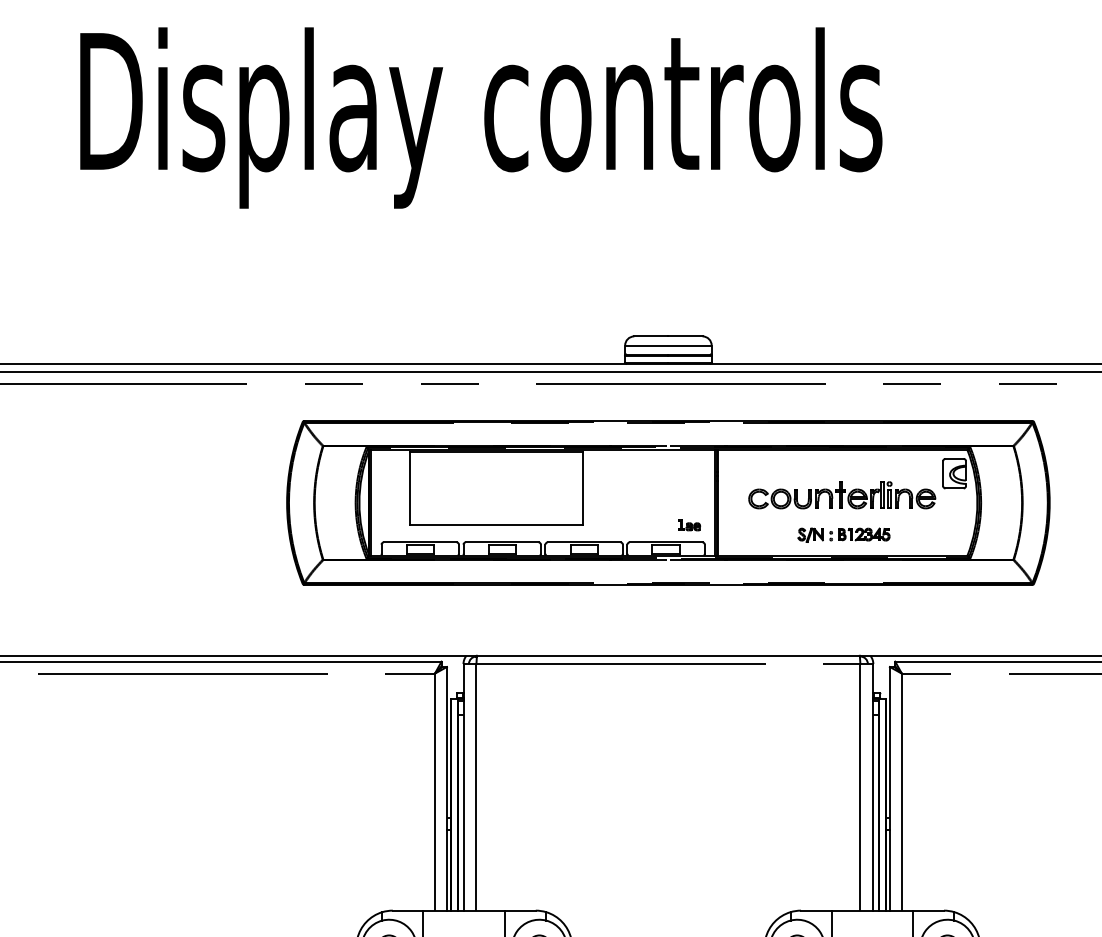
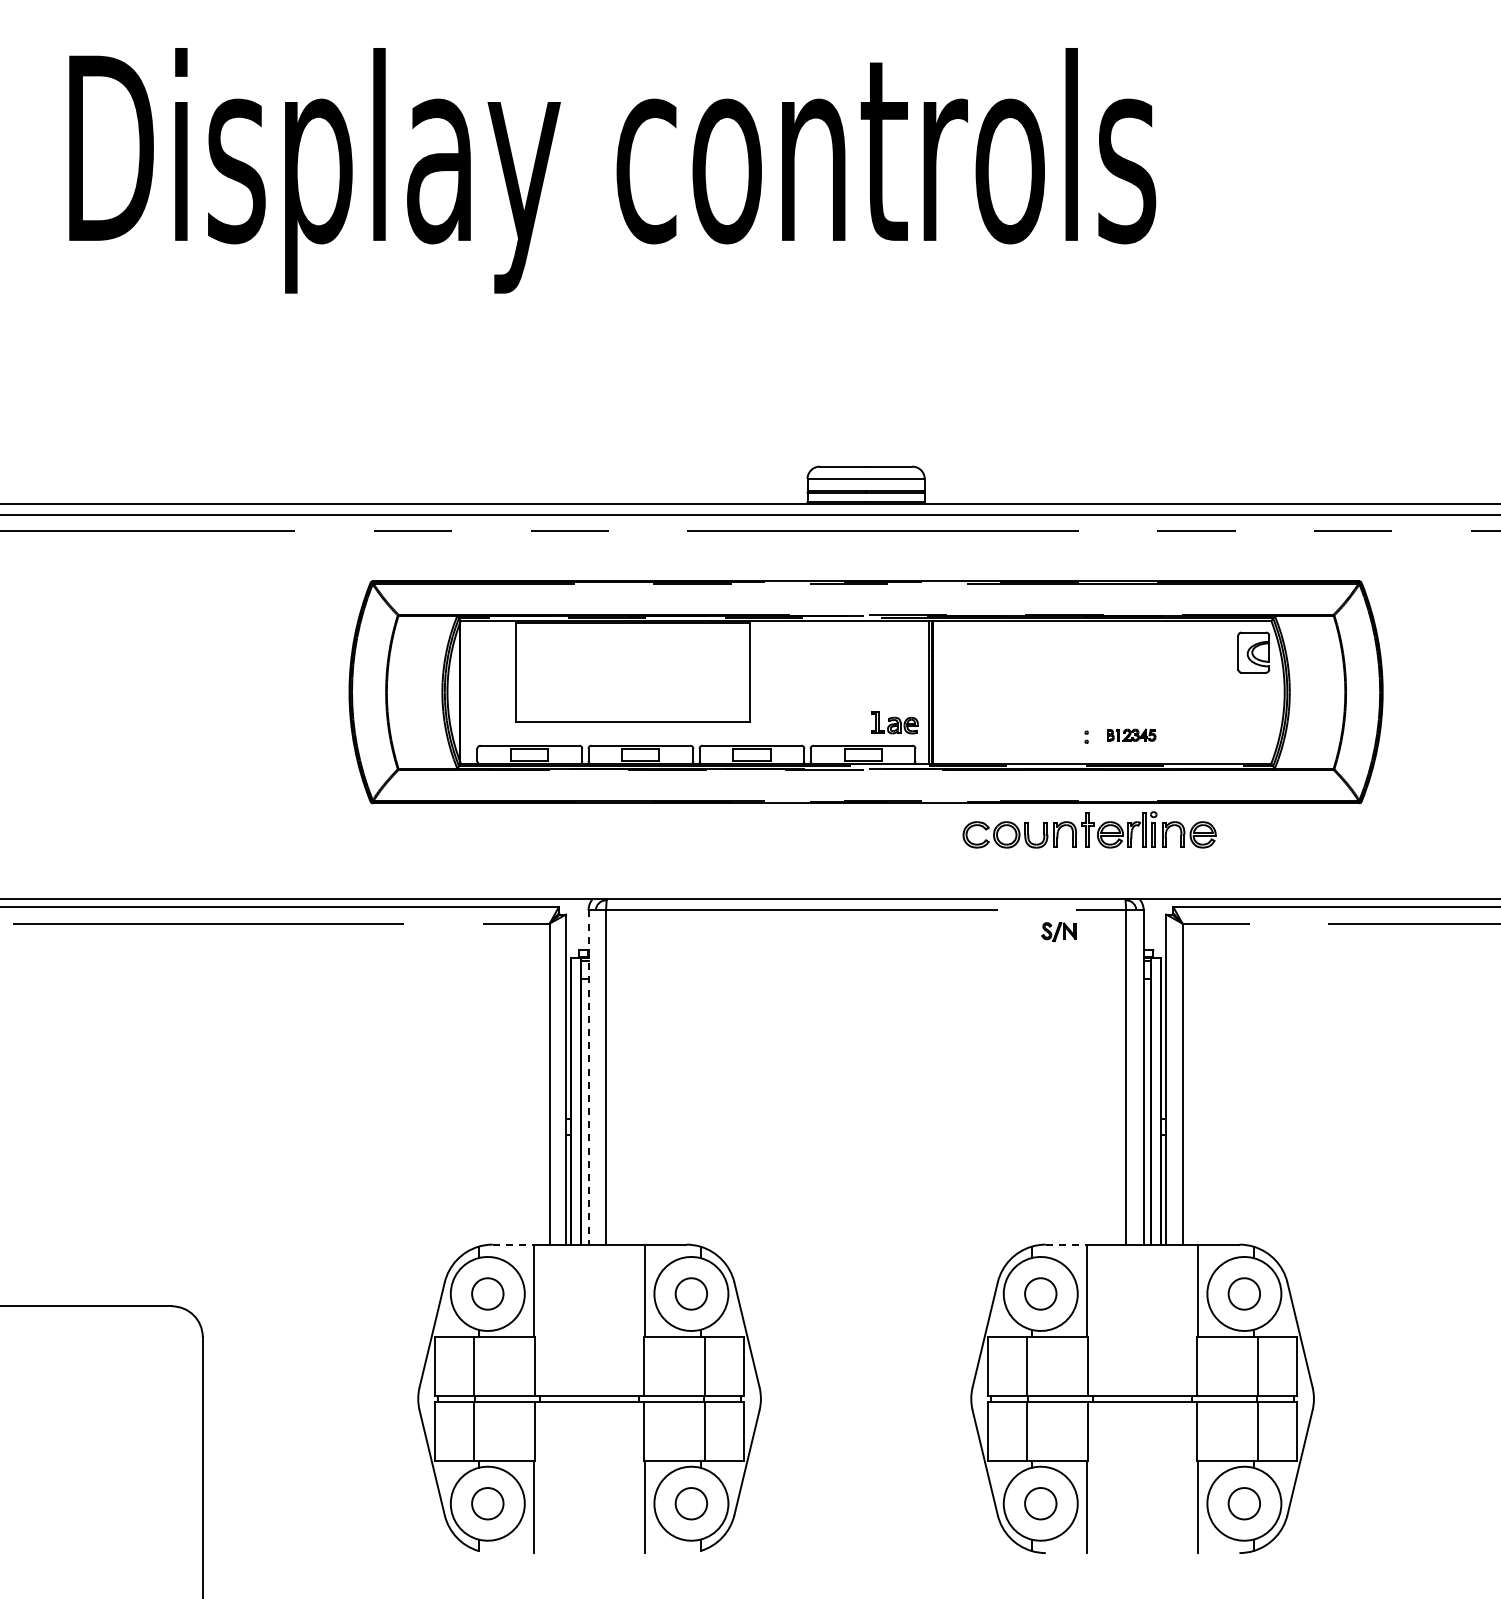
part: (842, 494) -> (1089, 829), moved
line: (371, 503) -> (463, 692), removed
part: (689, 525) -> (894, 722), size x1.6
part: (864, 534) -> (1131, 735), size x0.7
part: (810, 535) -> (1058, 932), moved
line: (463, 788) -> (588, 1078), solid -> dashed
line: (408, 910) -> (513, 1244), solid -> dashed
line: (816, 910) -> (1066, 1244), solid -> dashed

